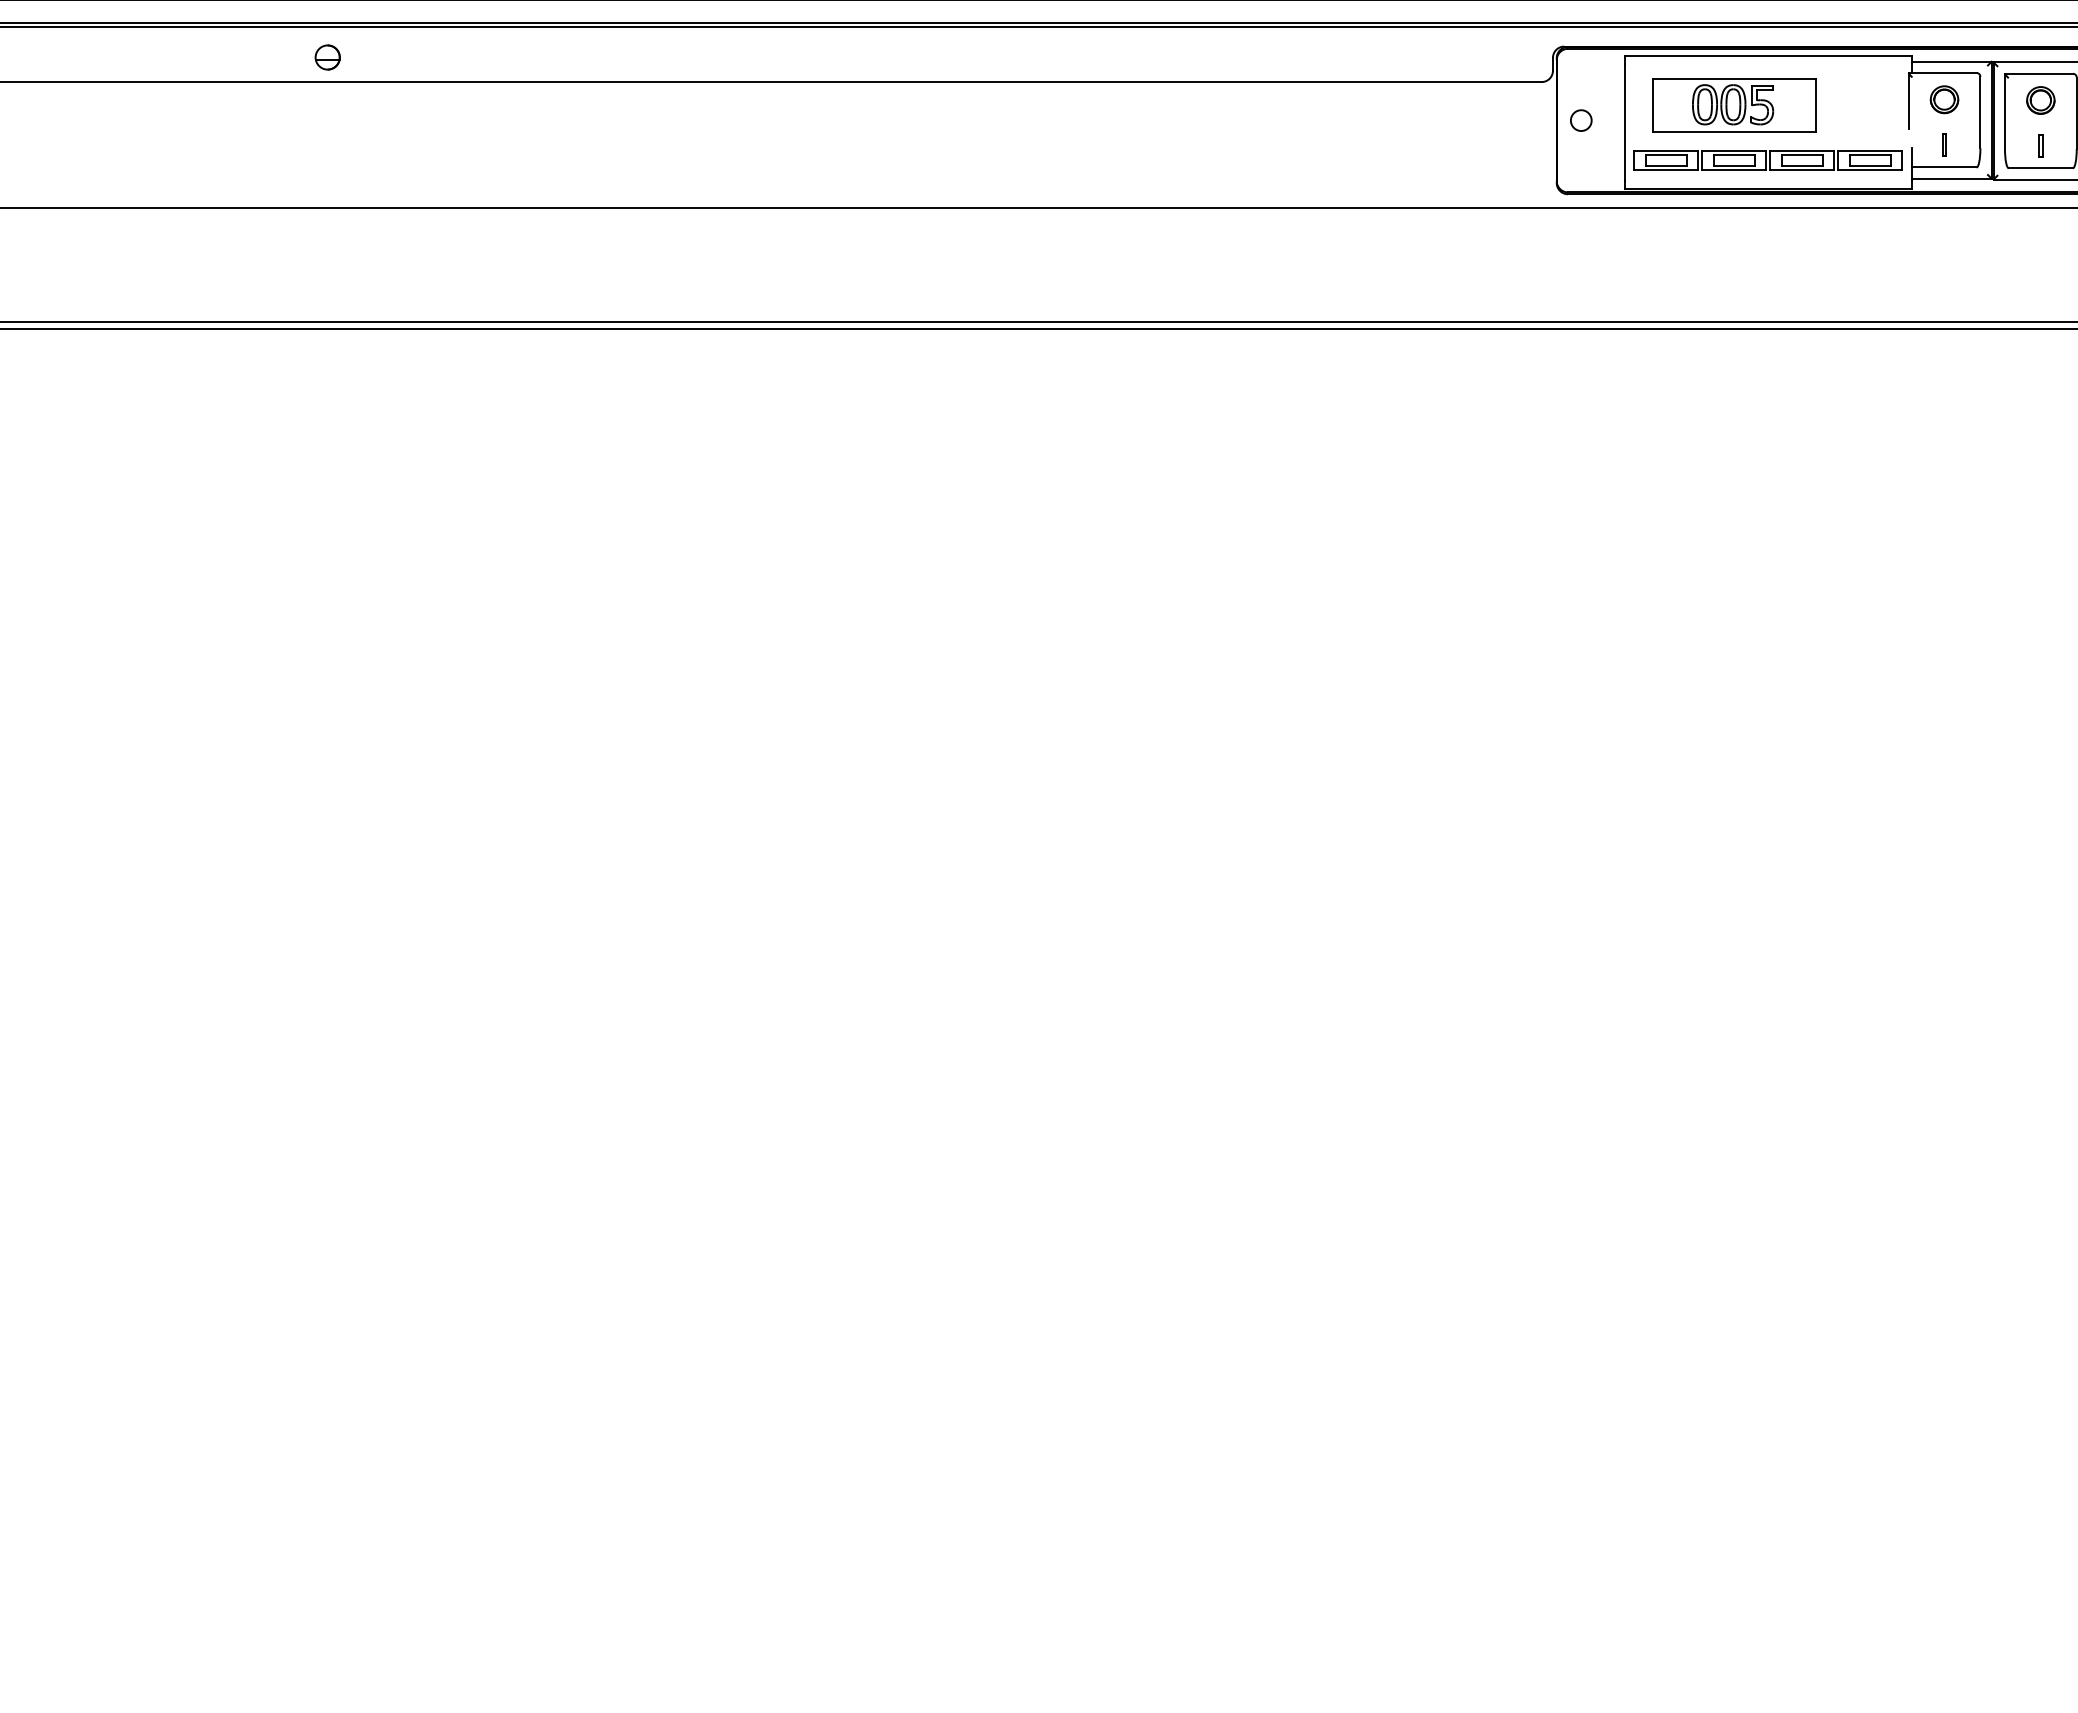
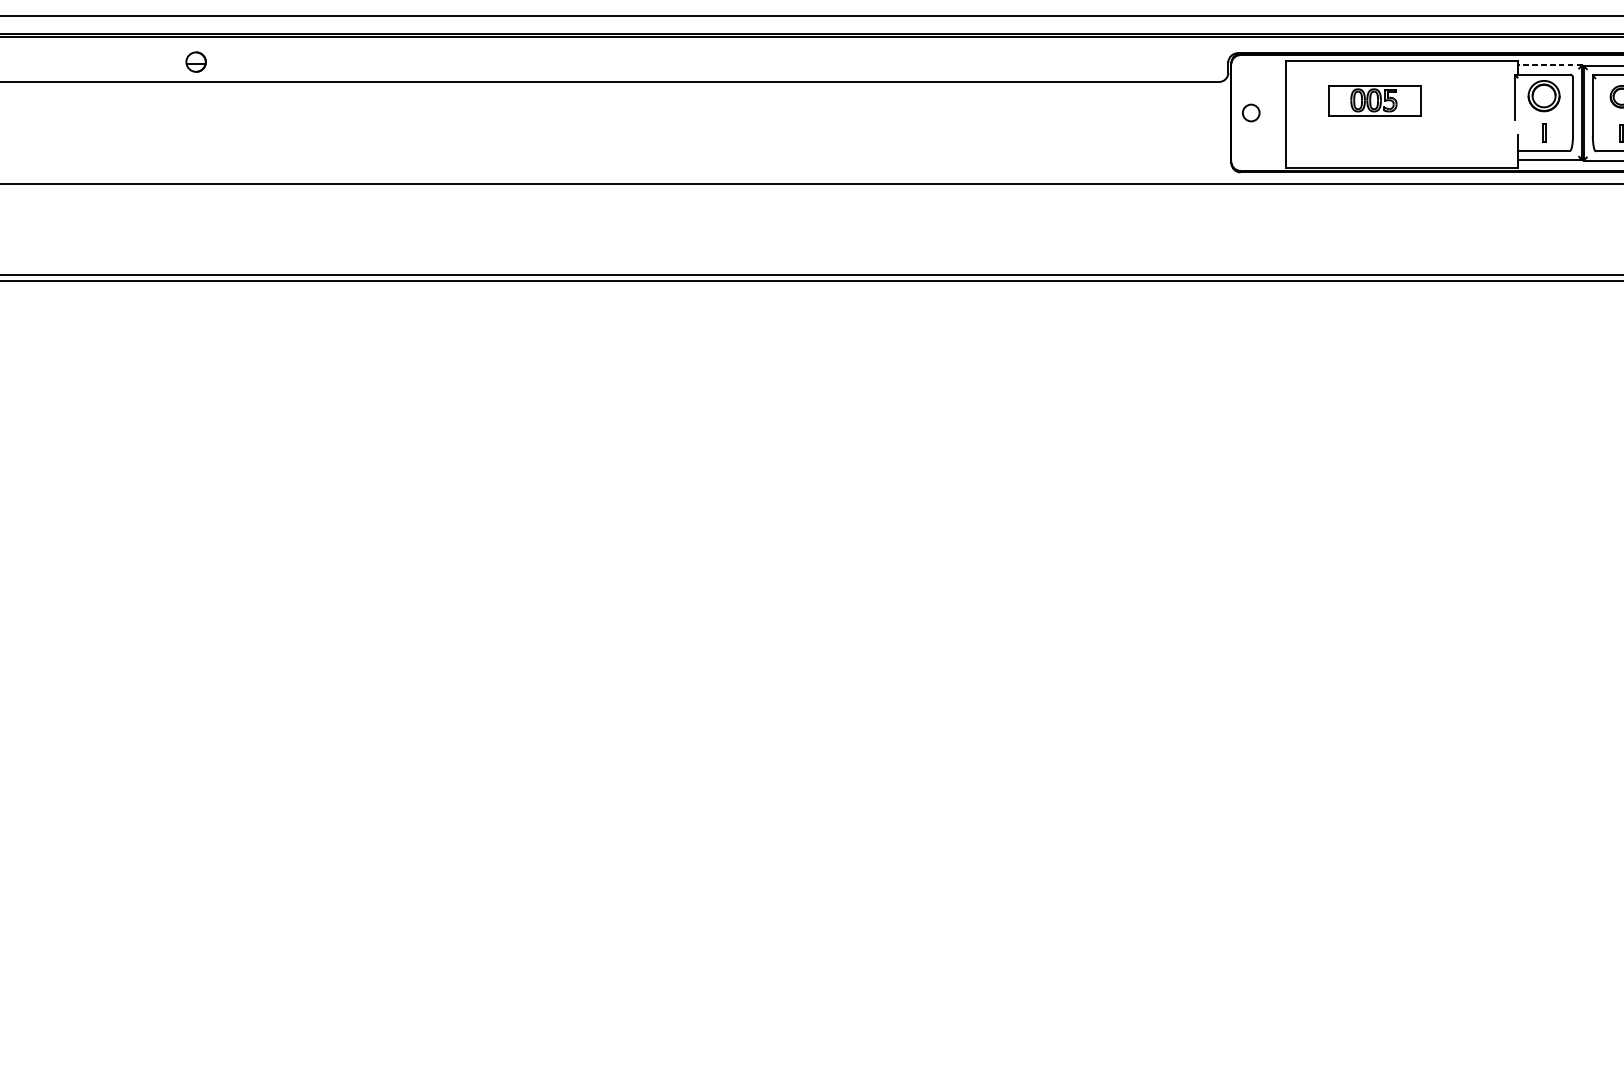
part: (327, 57) -> (195, 62), moved
line: (1951, 61) -> (1549, 65), solid -> dashed
part: (1944, 99) -> (1544, 95), size x1.4
part: (1734, 105) -> (1374, 100), size x0.7
part: (1767, 160) -> (1401, 145), removed

